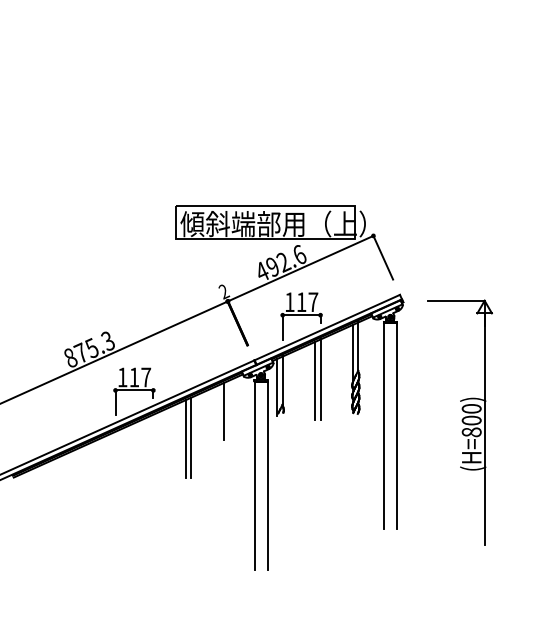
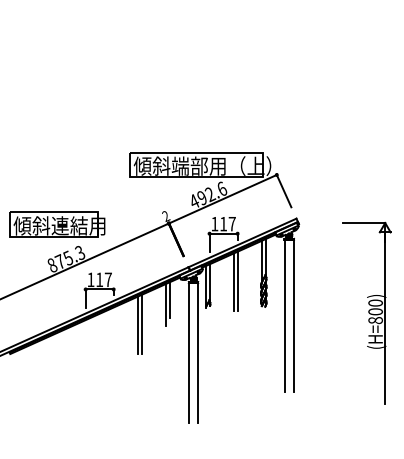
part: (77, 302) -> (57, 224), added
line: (228, 405) -> (169, 300), added
part: (459, 421) -> (366, 312), moved

